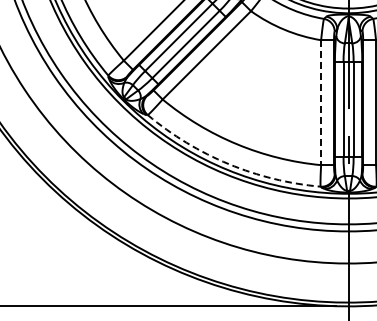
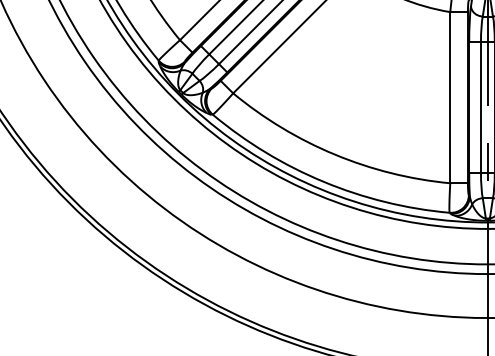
line: (321, 103) -> (450, 98), dashed -> solid
arc: (228, 164) -> (323, 182), dashed -> solid

